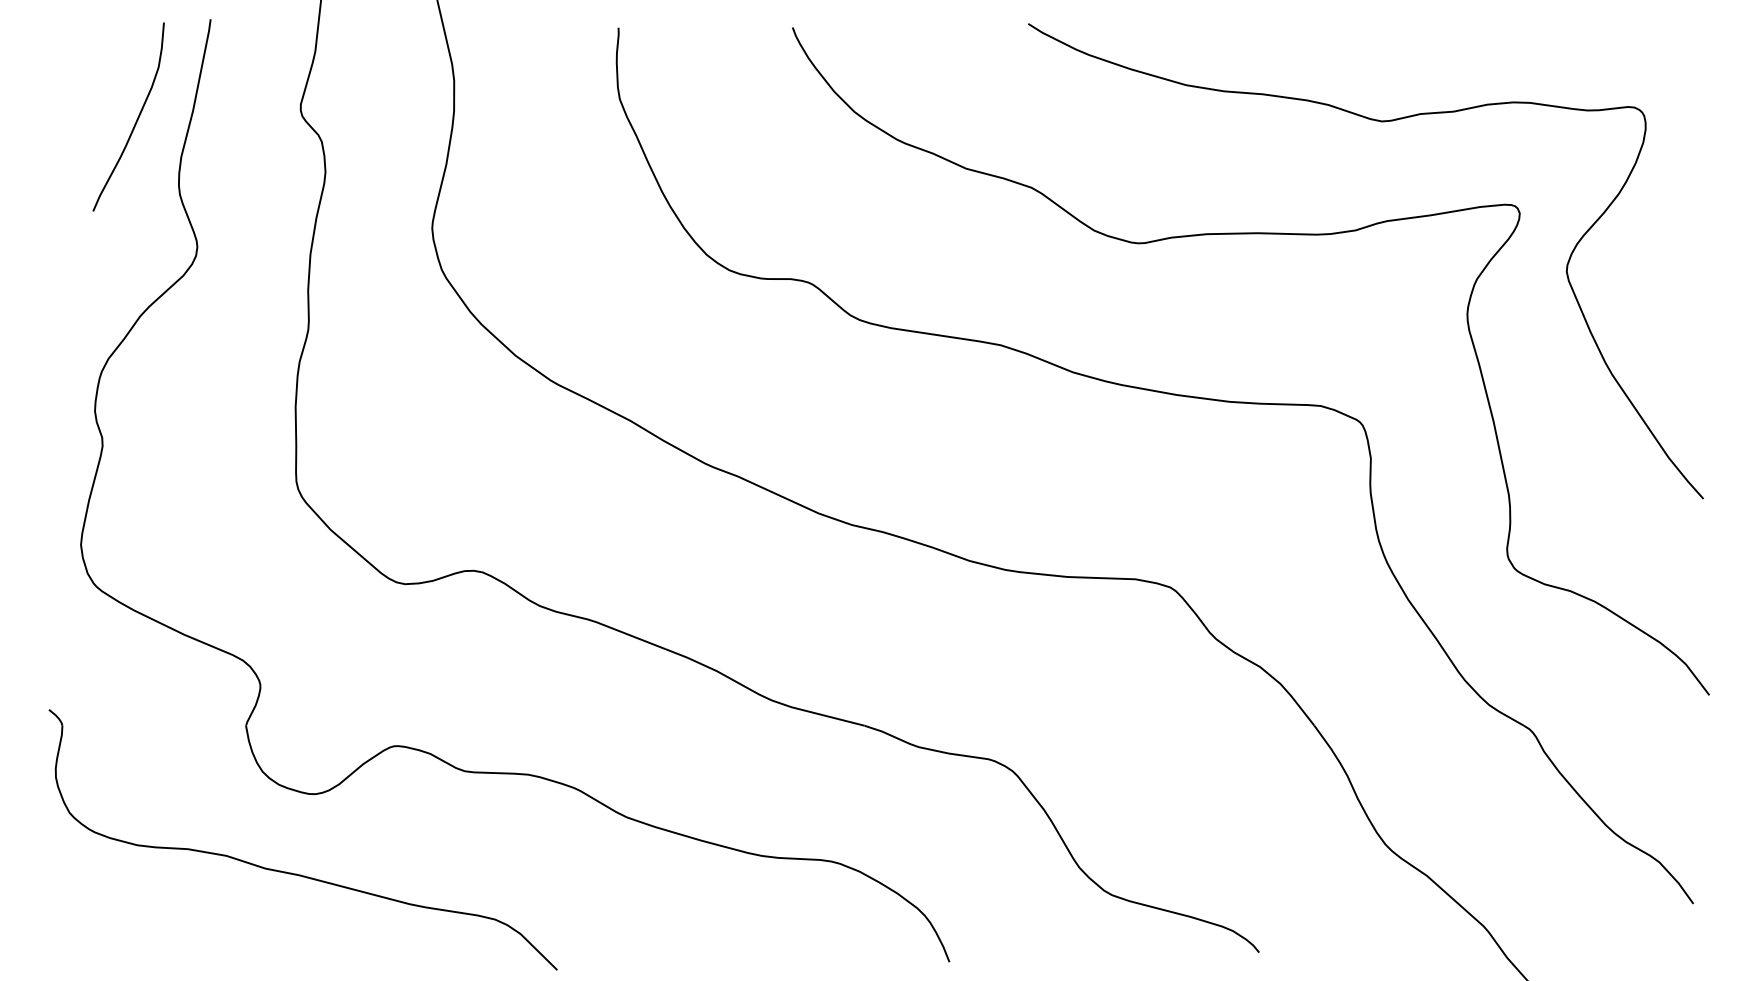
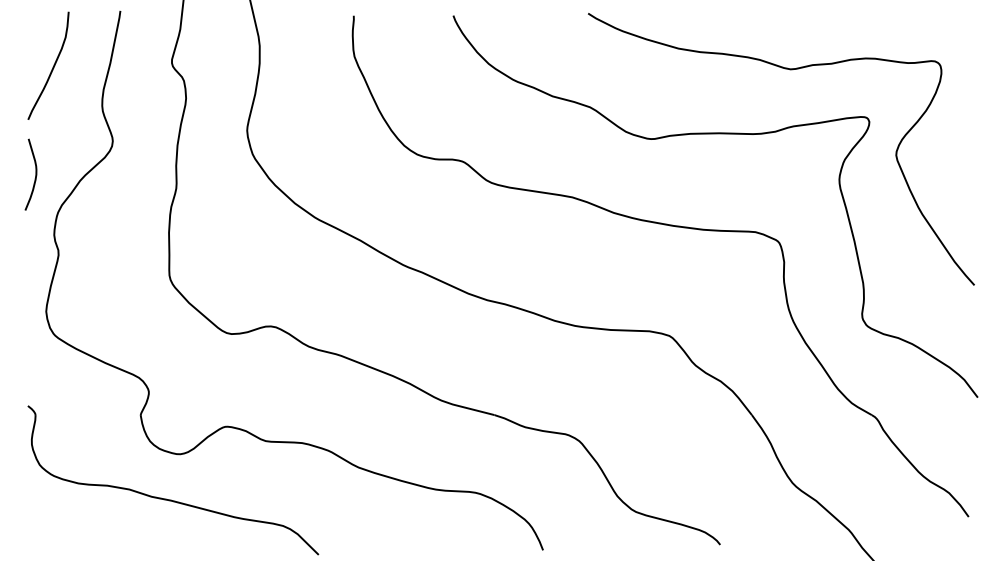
curve: (135, 119) -> (52, 67), moved
curve: (62, 305) -> (35, 174), added

